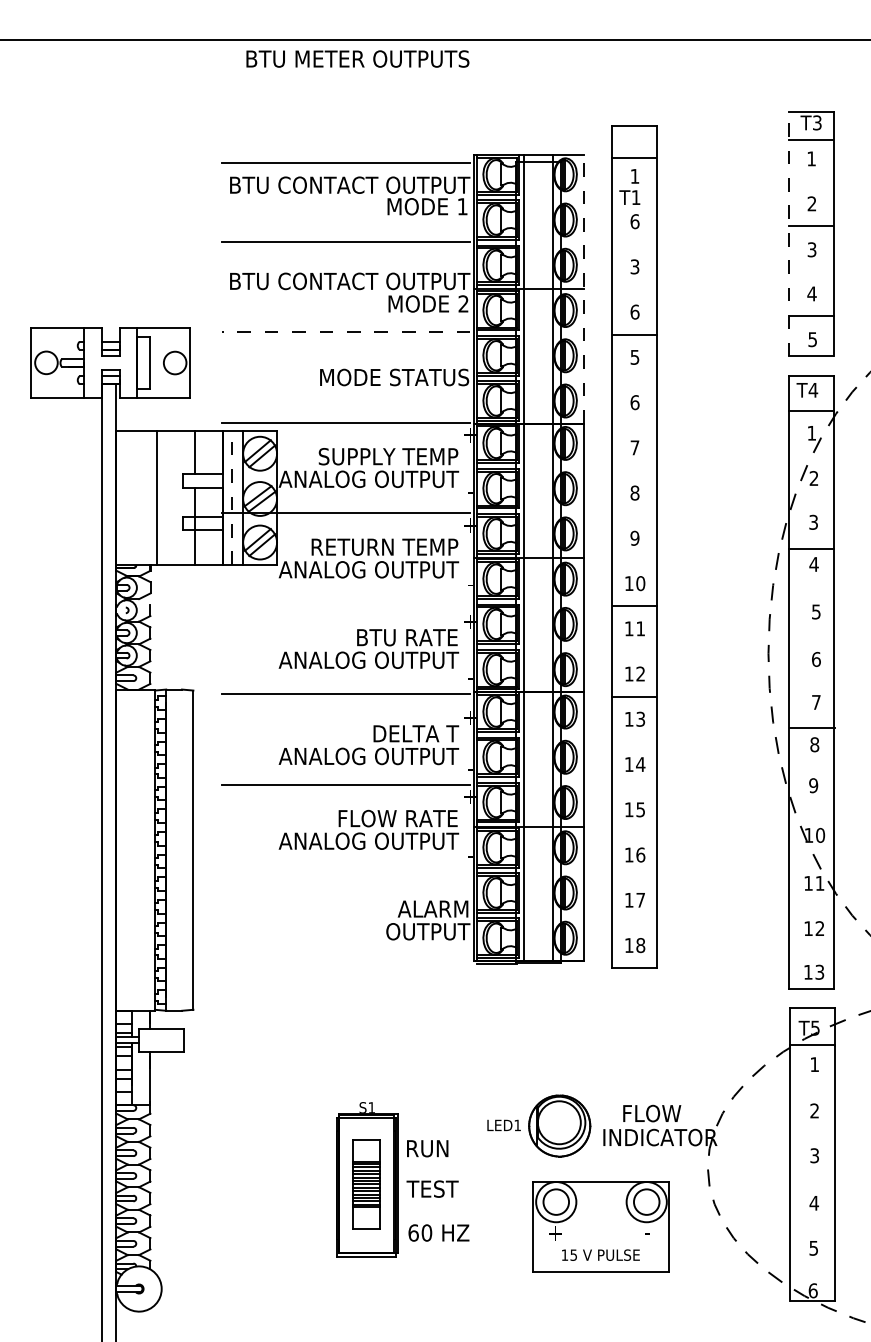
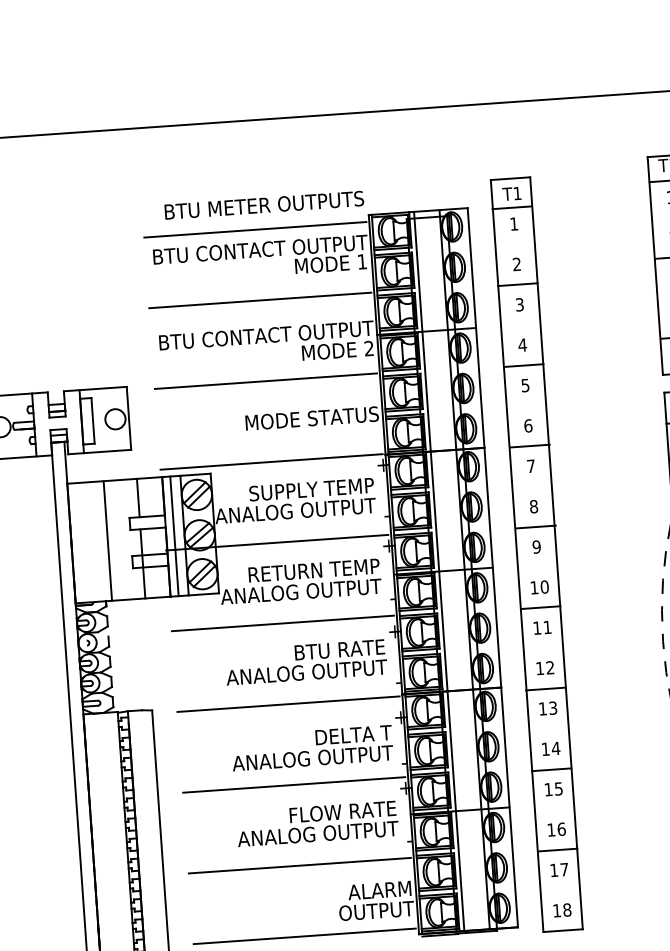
text: (357, 58) -> (263, 204), moved
text: (629, 197) -> (511, 193), moved
text: (634, 221) -> (516, 264), 6 -> 2
line: (789, 233) -> (655, 265), dashed -> solid
line: (634, 244) -> (517, 284), added
line: (584, 288) -> (476, 327), dashed -> solid
text: (634, 311) -> (522, 344), 6 -> 4
line: (345, 332) -> (265, 381), dashed -> solid
line: (635, 425) -> (530, 446), added
line: (231, 497) -> (174, 535), dashed -> solid
line: (635, 515) -> (535, 526), added
line: (345, 603) -> (282, 623), added
line: (634, 787) -> (551, 769), added
line: (345, 875) -> (299, 866), added
line: (634, 877) -> (557, 849), added
line: (345, 954) -> (304, 936), added

